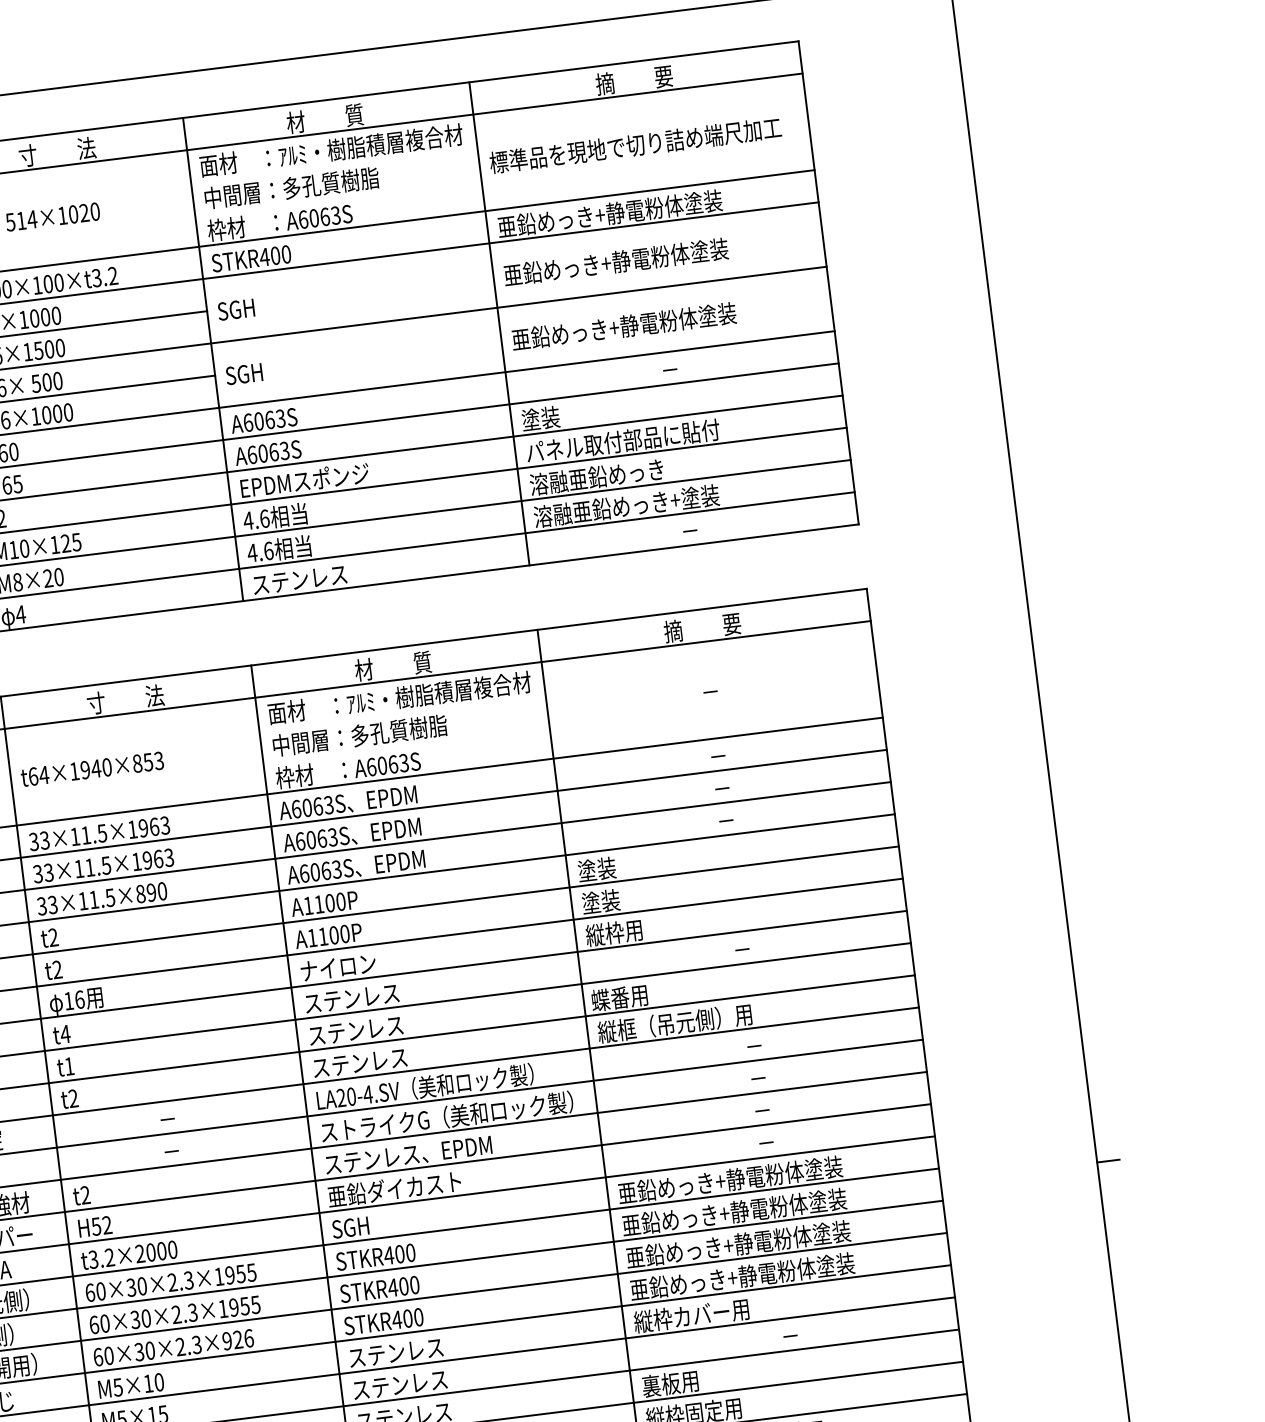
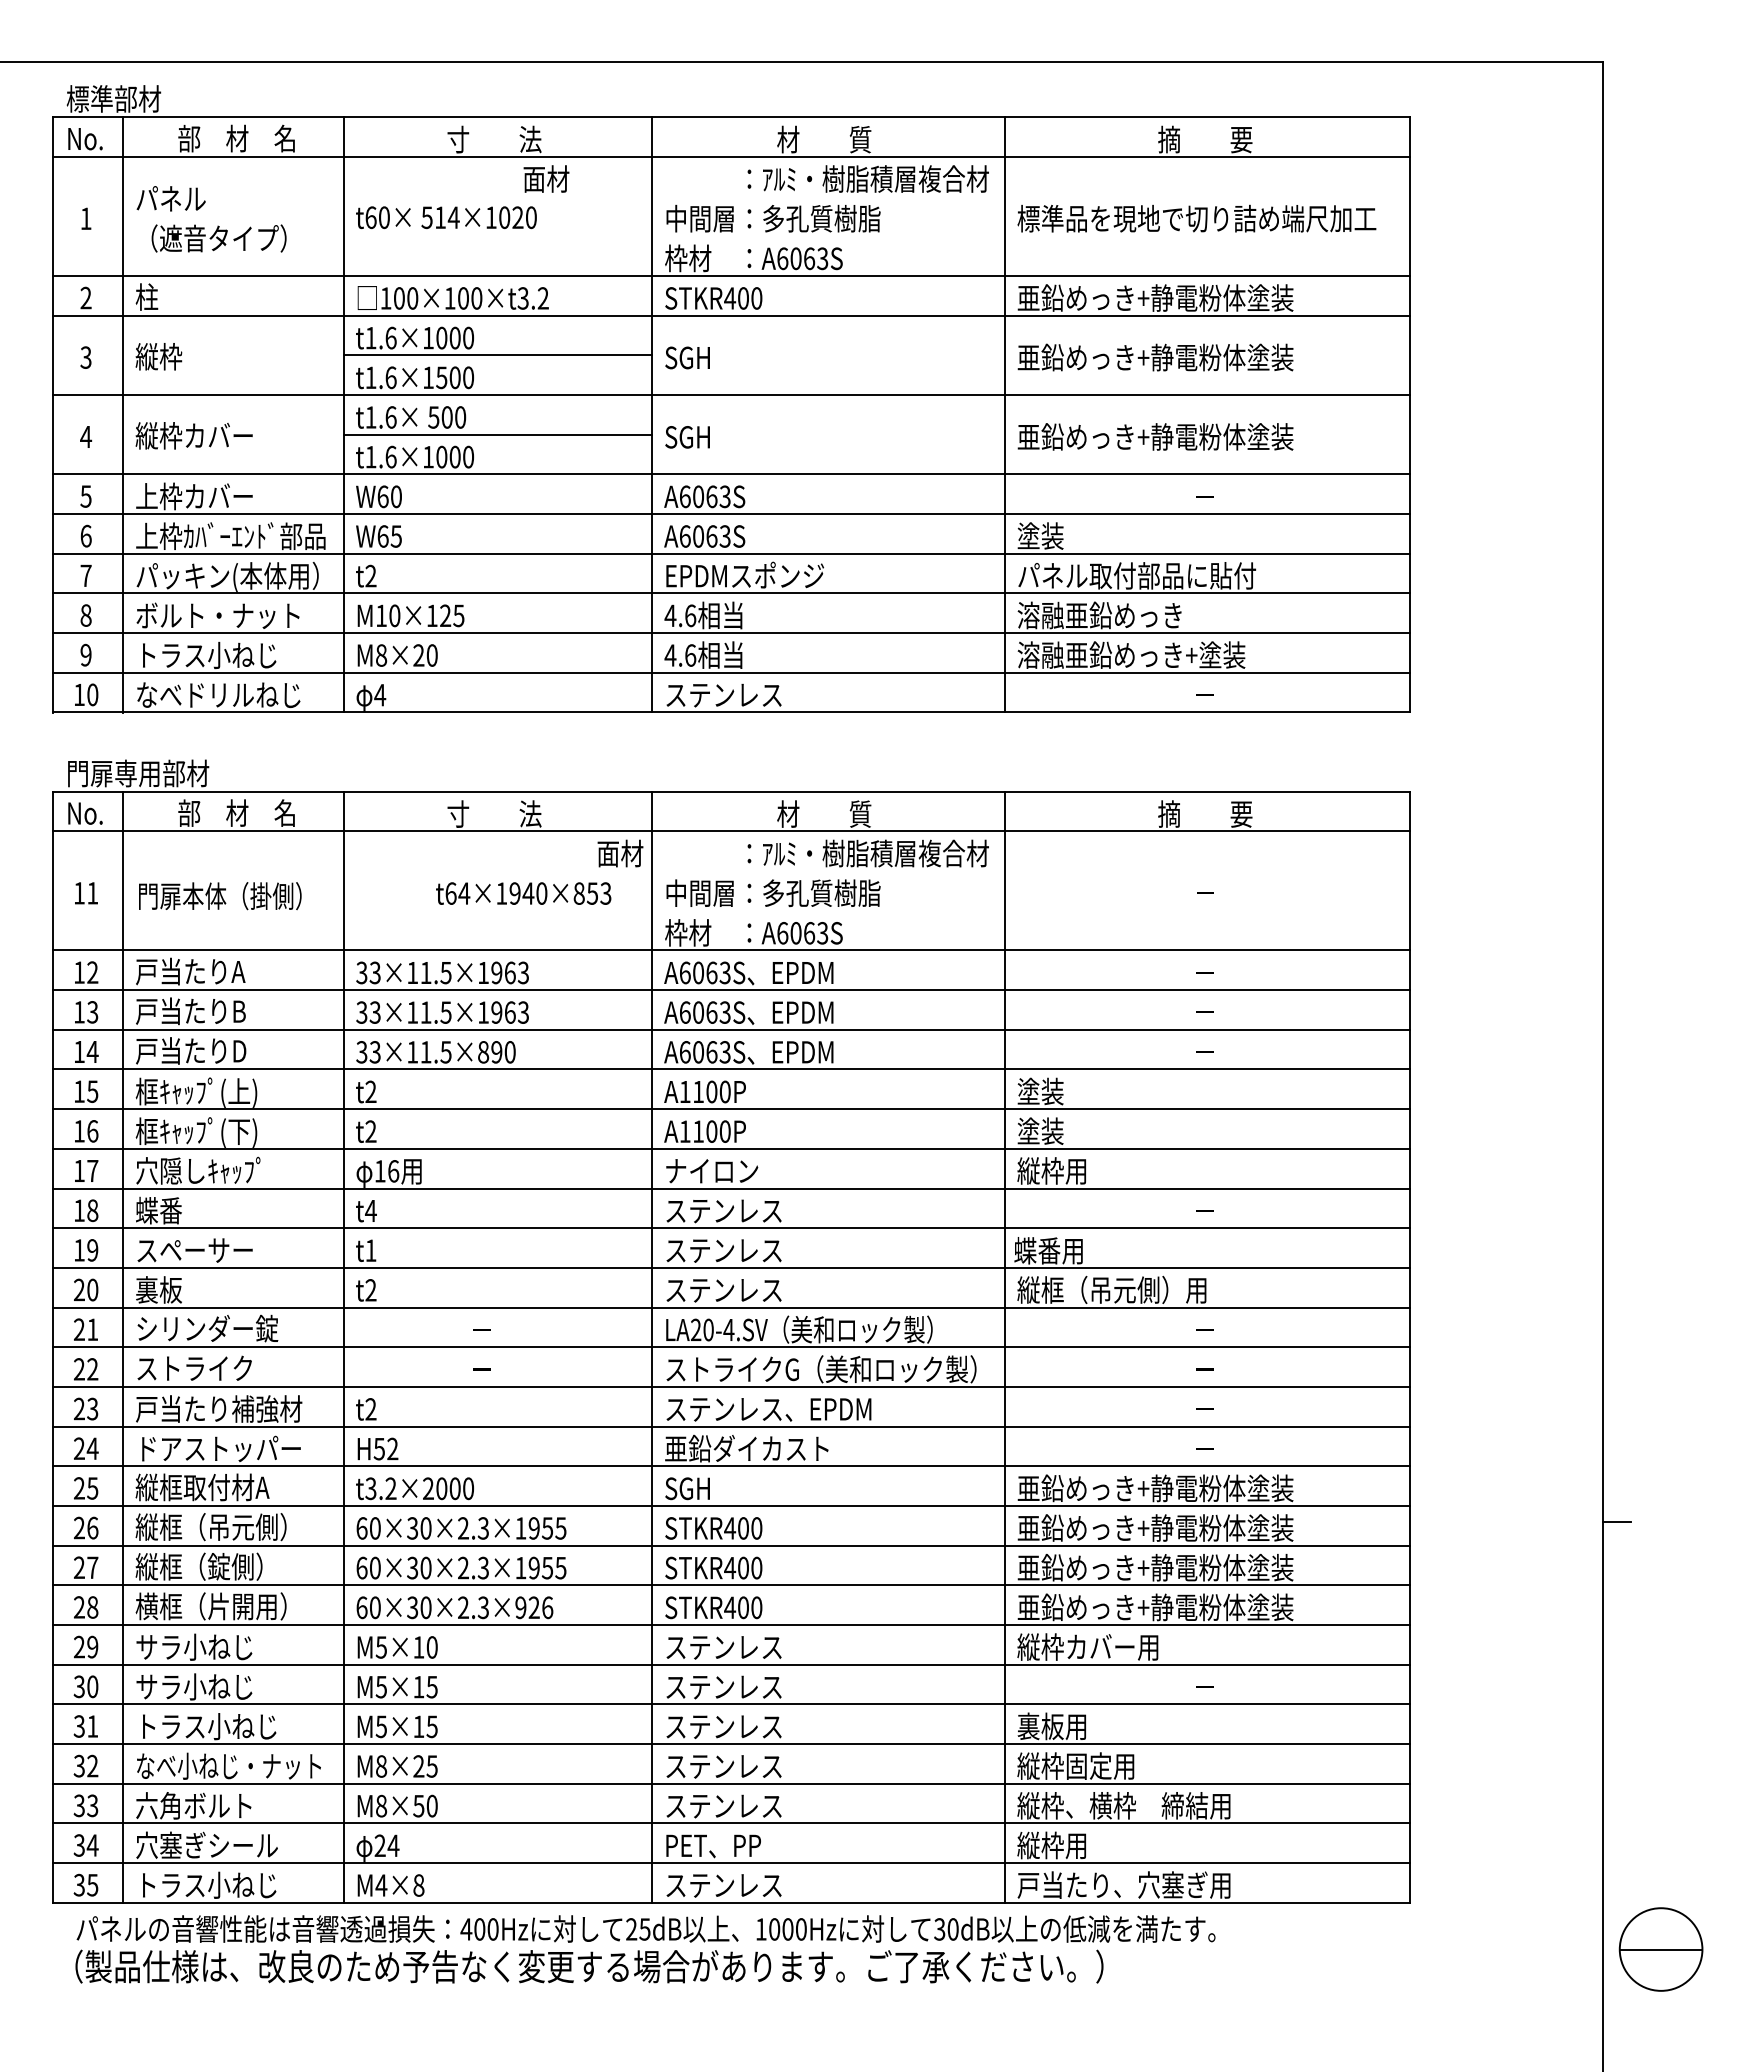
text: (218, 164) -> (546, 178), moved
text: (287, 711) -> (620, 853), moved
text: (92, 769) -> (523, 893), moved

